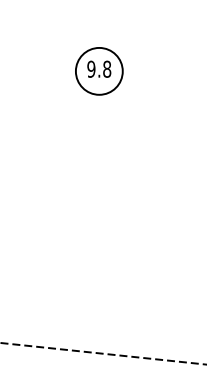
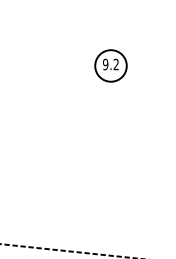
text: (106, 69) -> (115, 64), 9.8 -> 9.2

